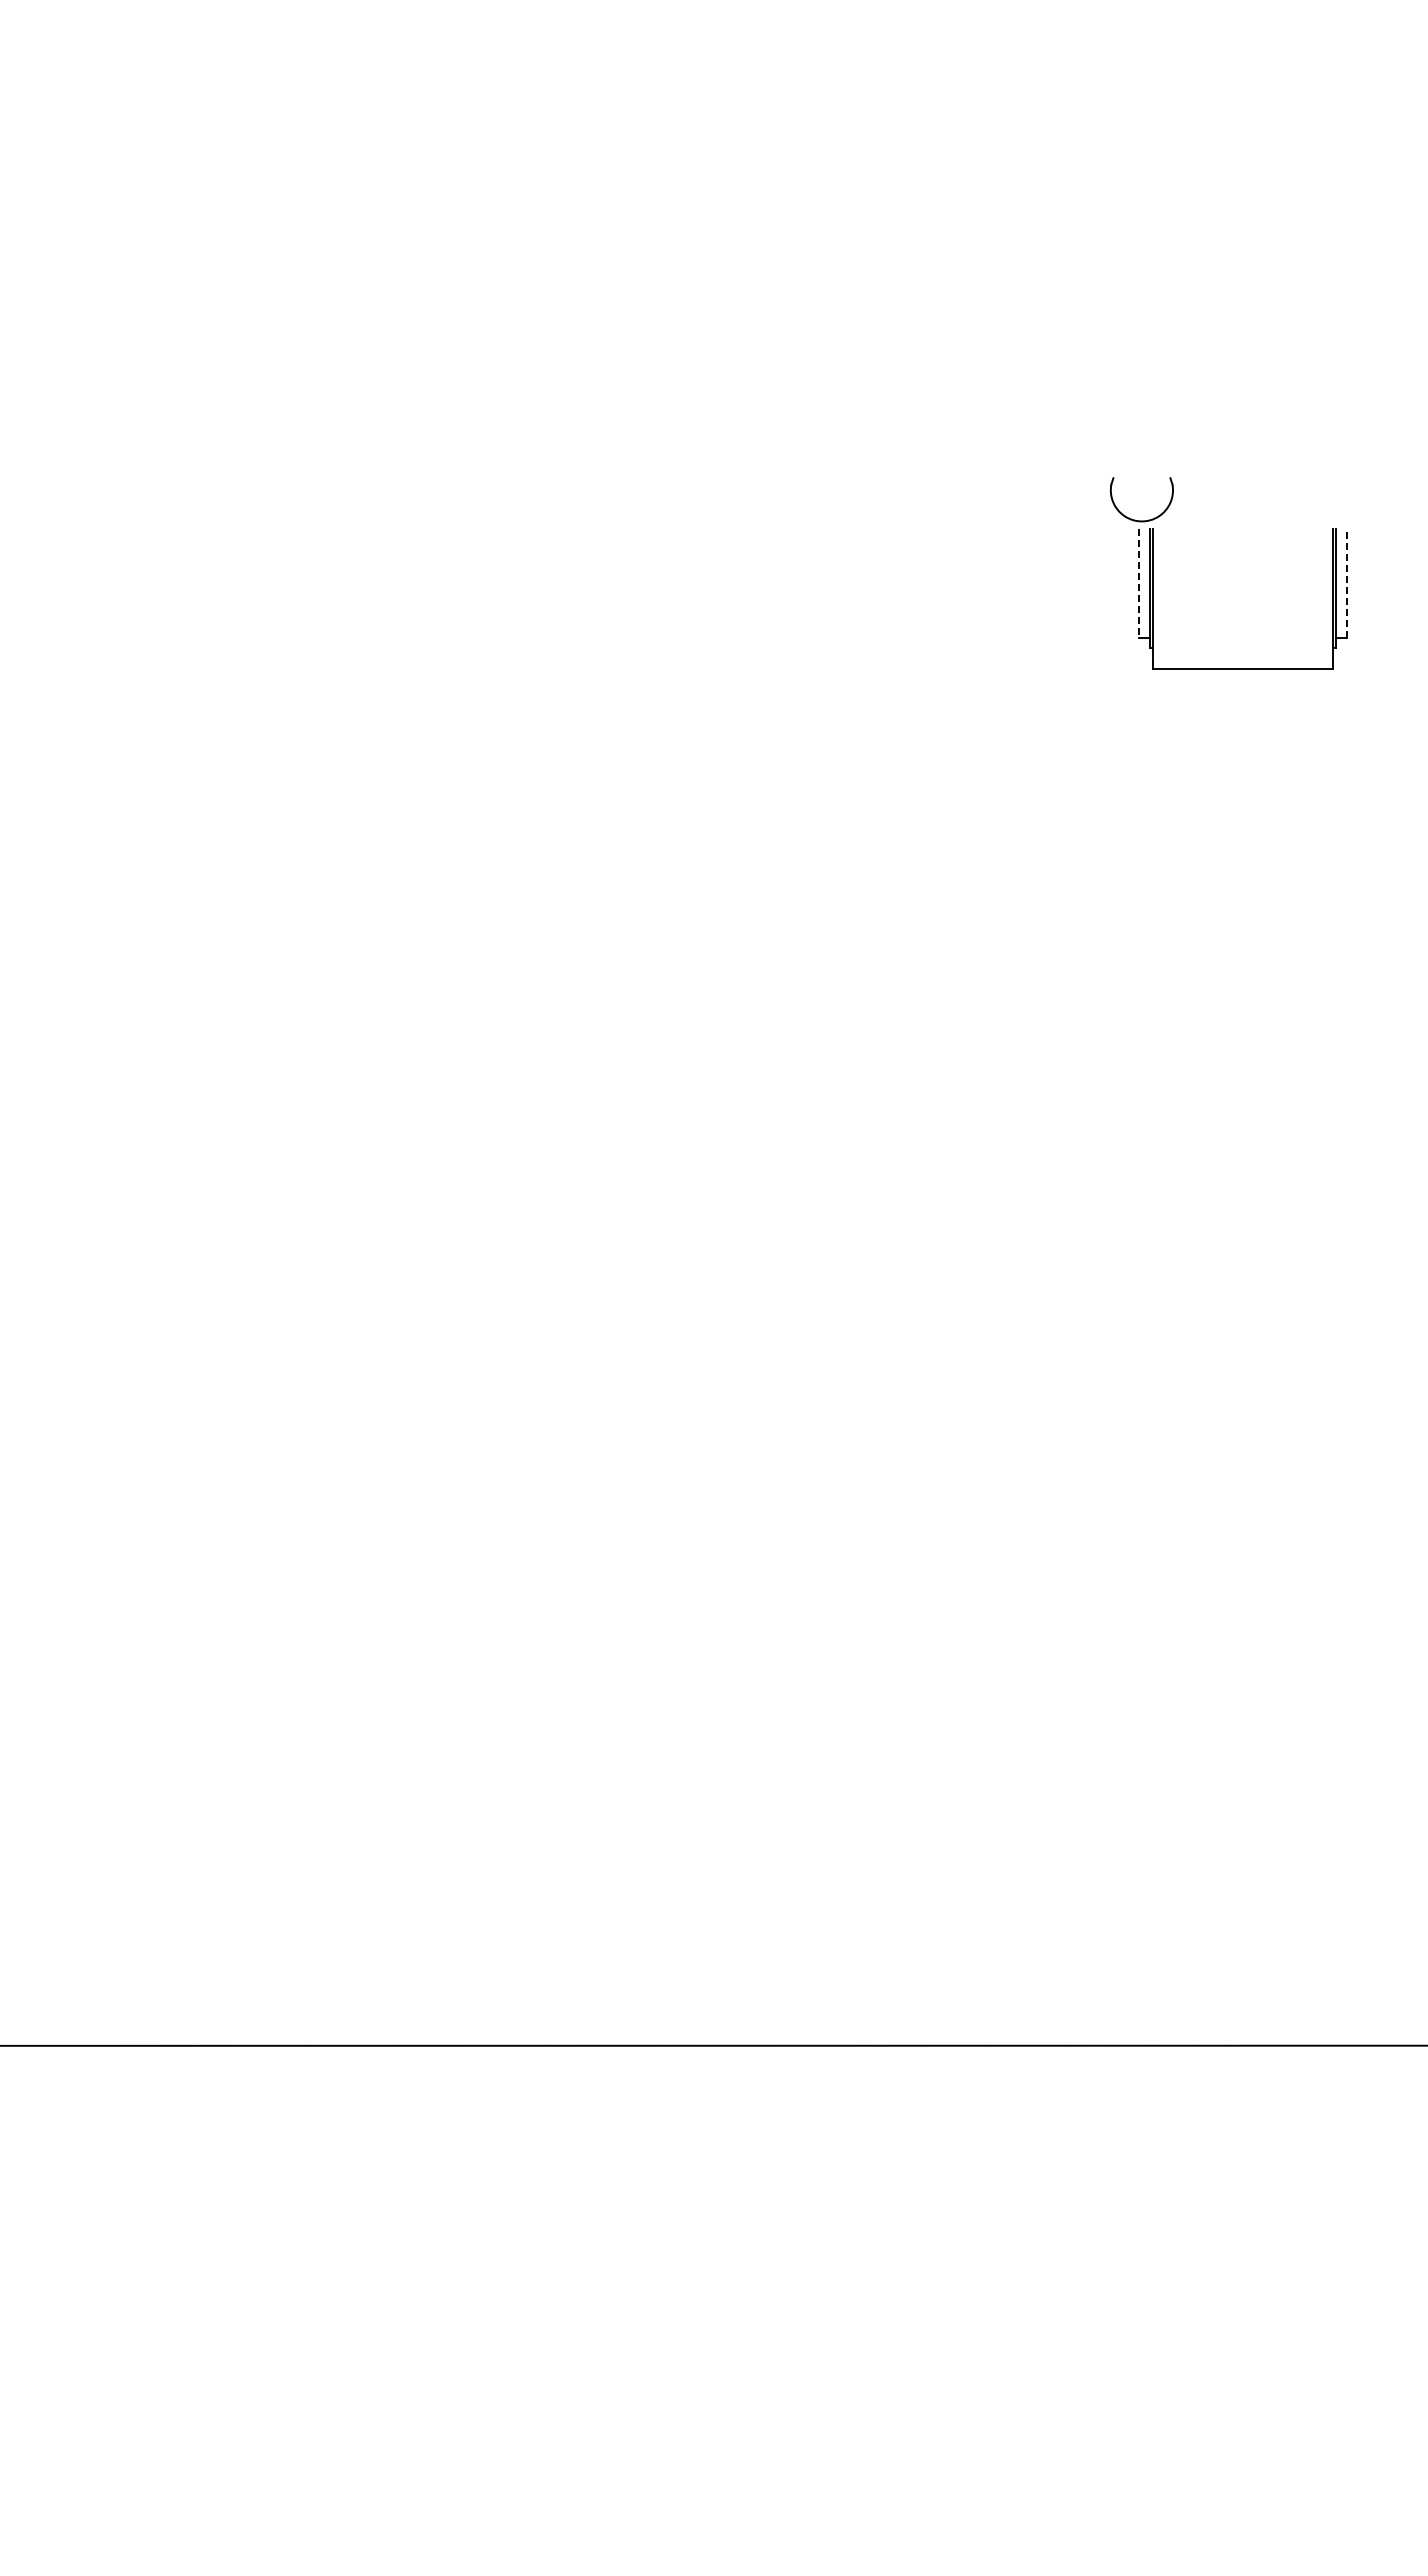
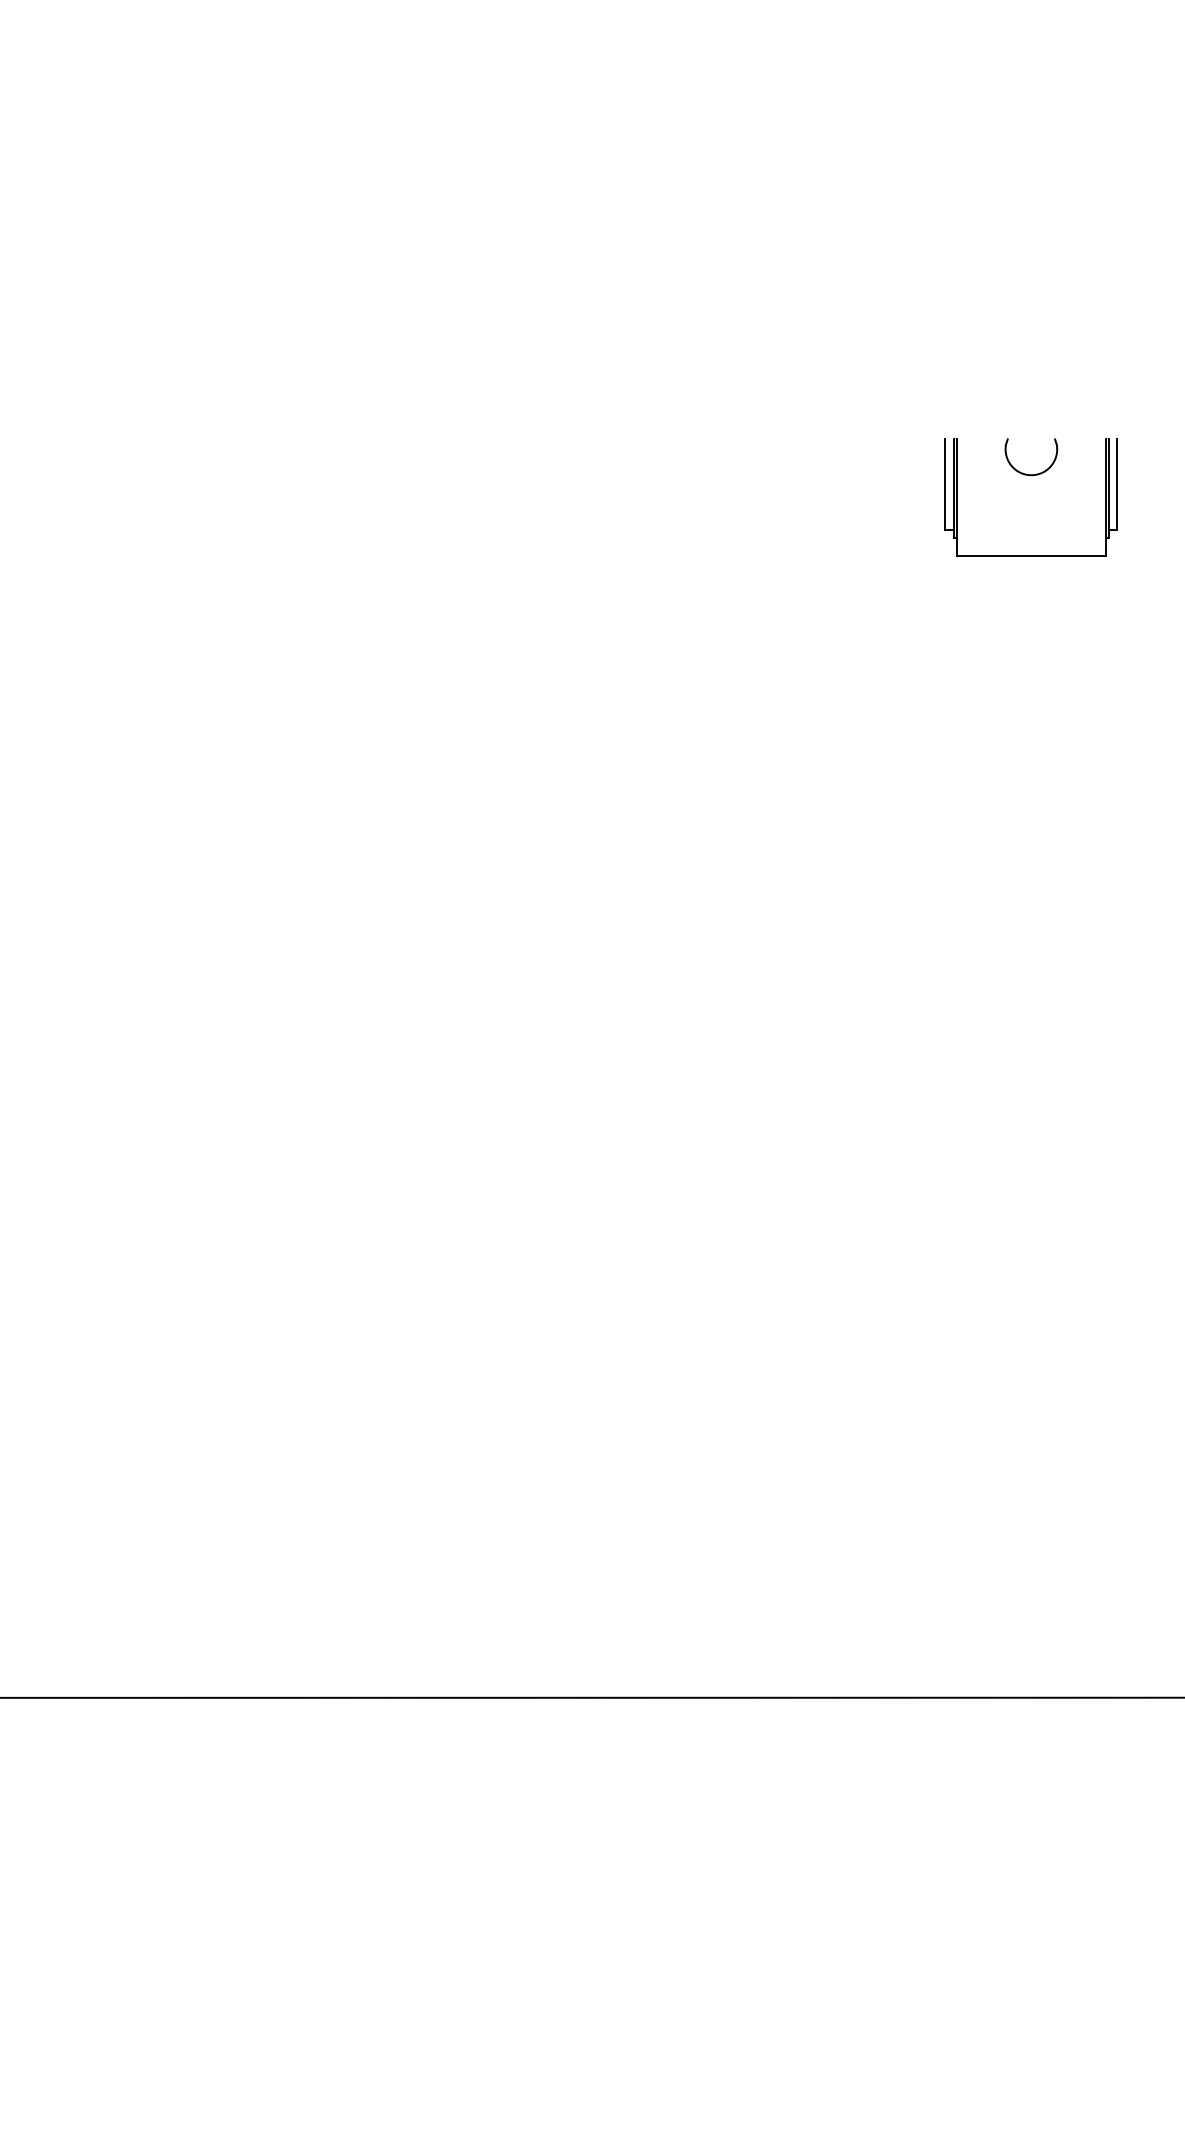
part: (1135, 519) -> (1026, 473), moved
line: (1346, 583) -> (1117, 484), dashed -> solid
line: (1139, 584) -> (945, 485), dashed -> solid

